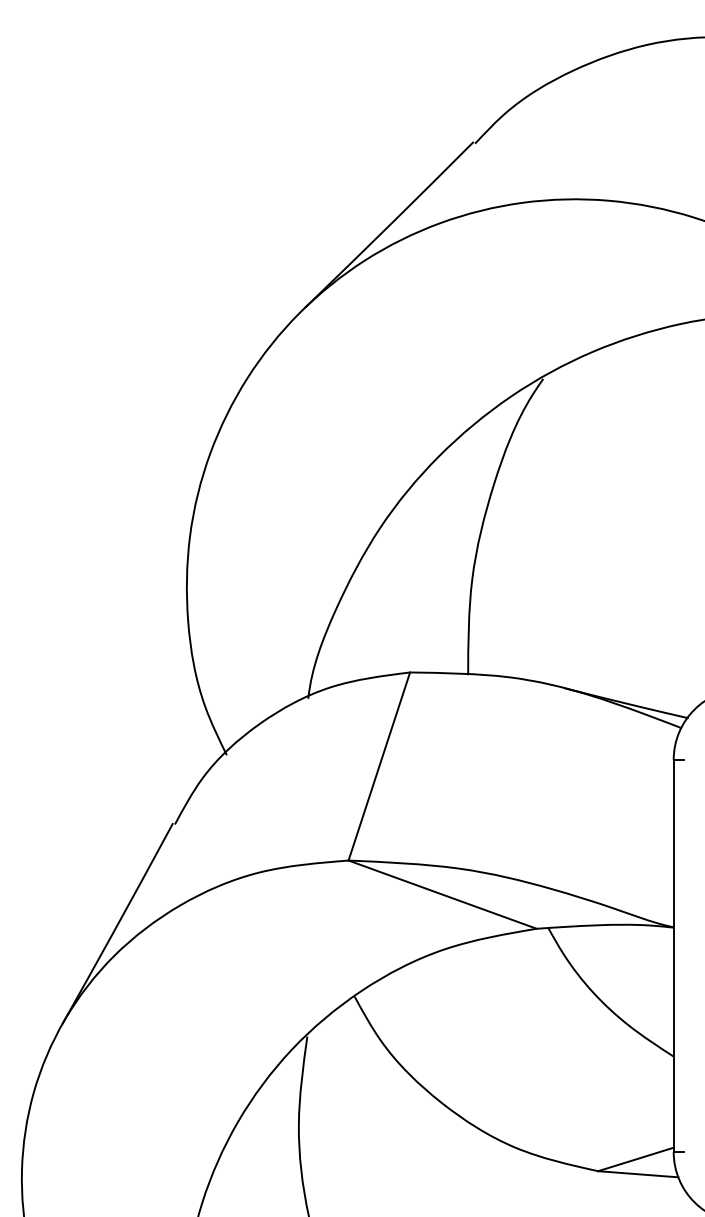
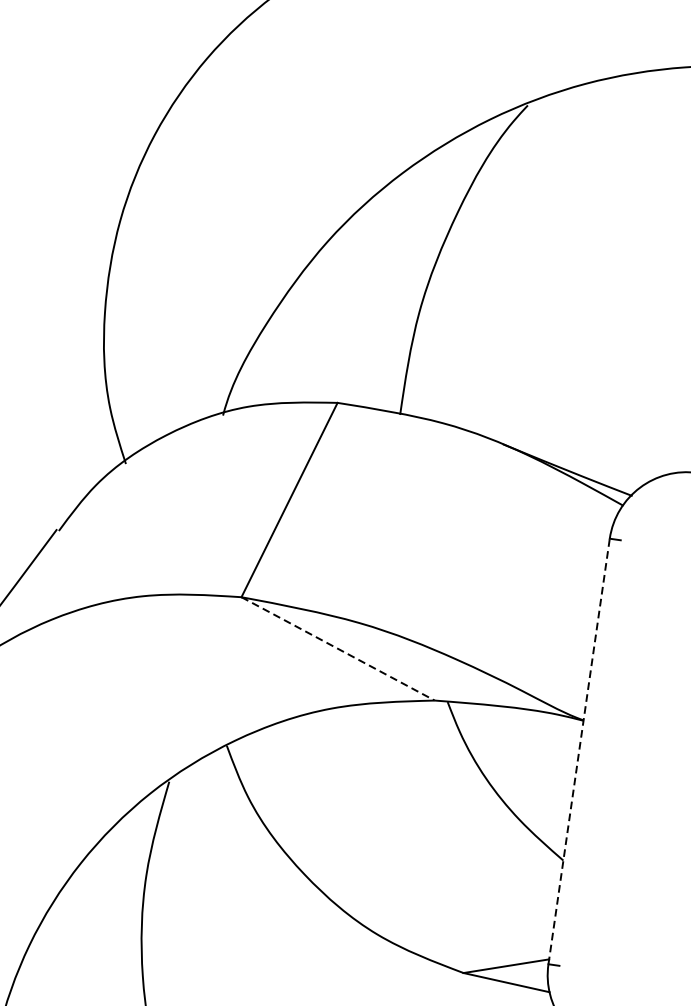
line: (443, 894) -> (339, 648), solid -> dashed
line: (673, 955) -> (578, 750), solid -> dashed

